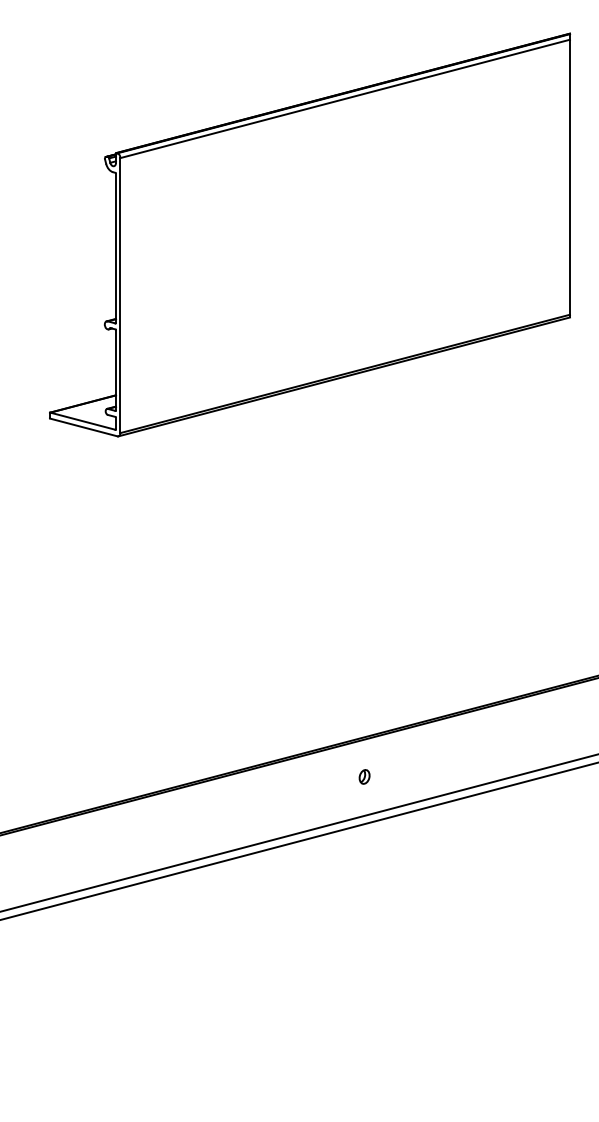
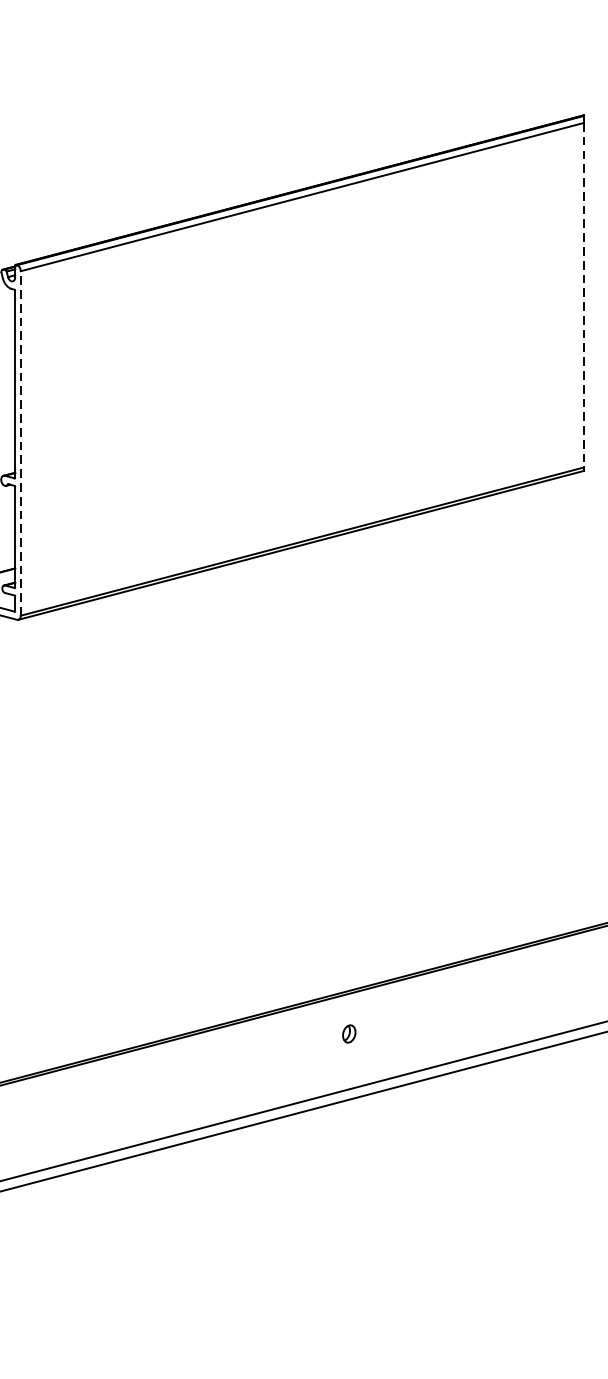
line: (569, 177) -> (583, 295), solid -> dashed
line: (120, 295) -> (20, 443), solid -> dashed
part: (364, 776) -> (349, 1033), moved

